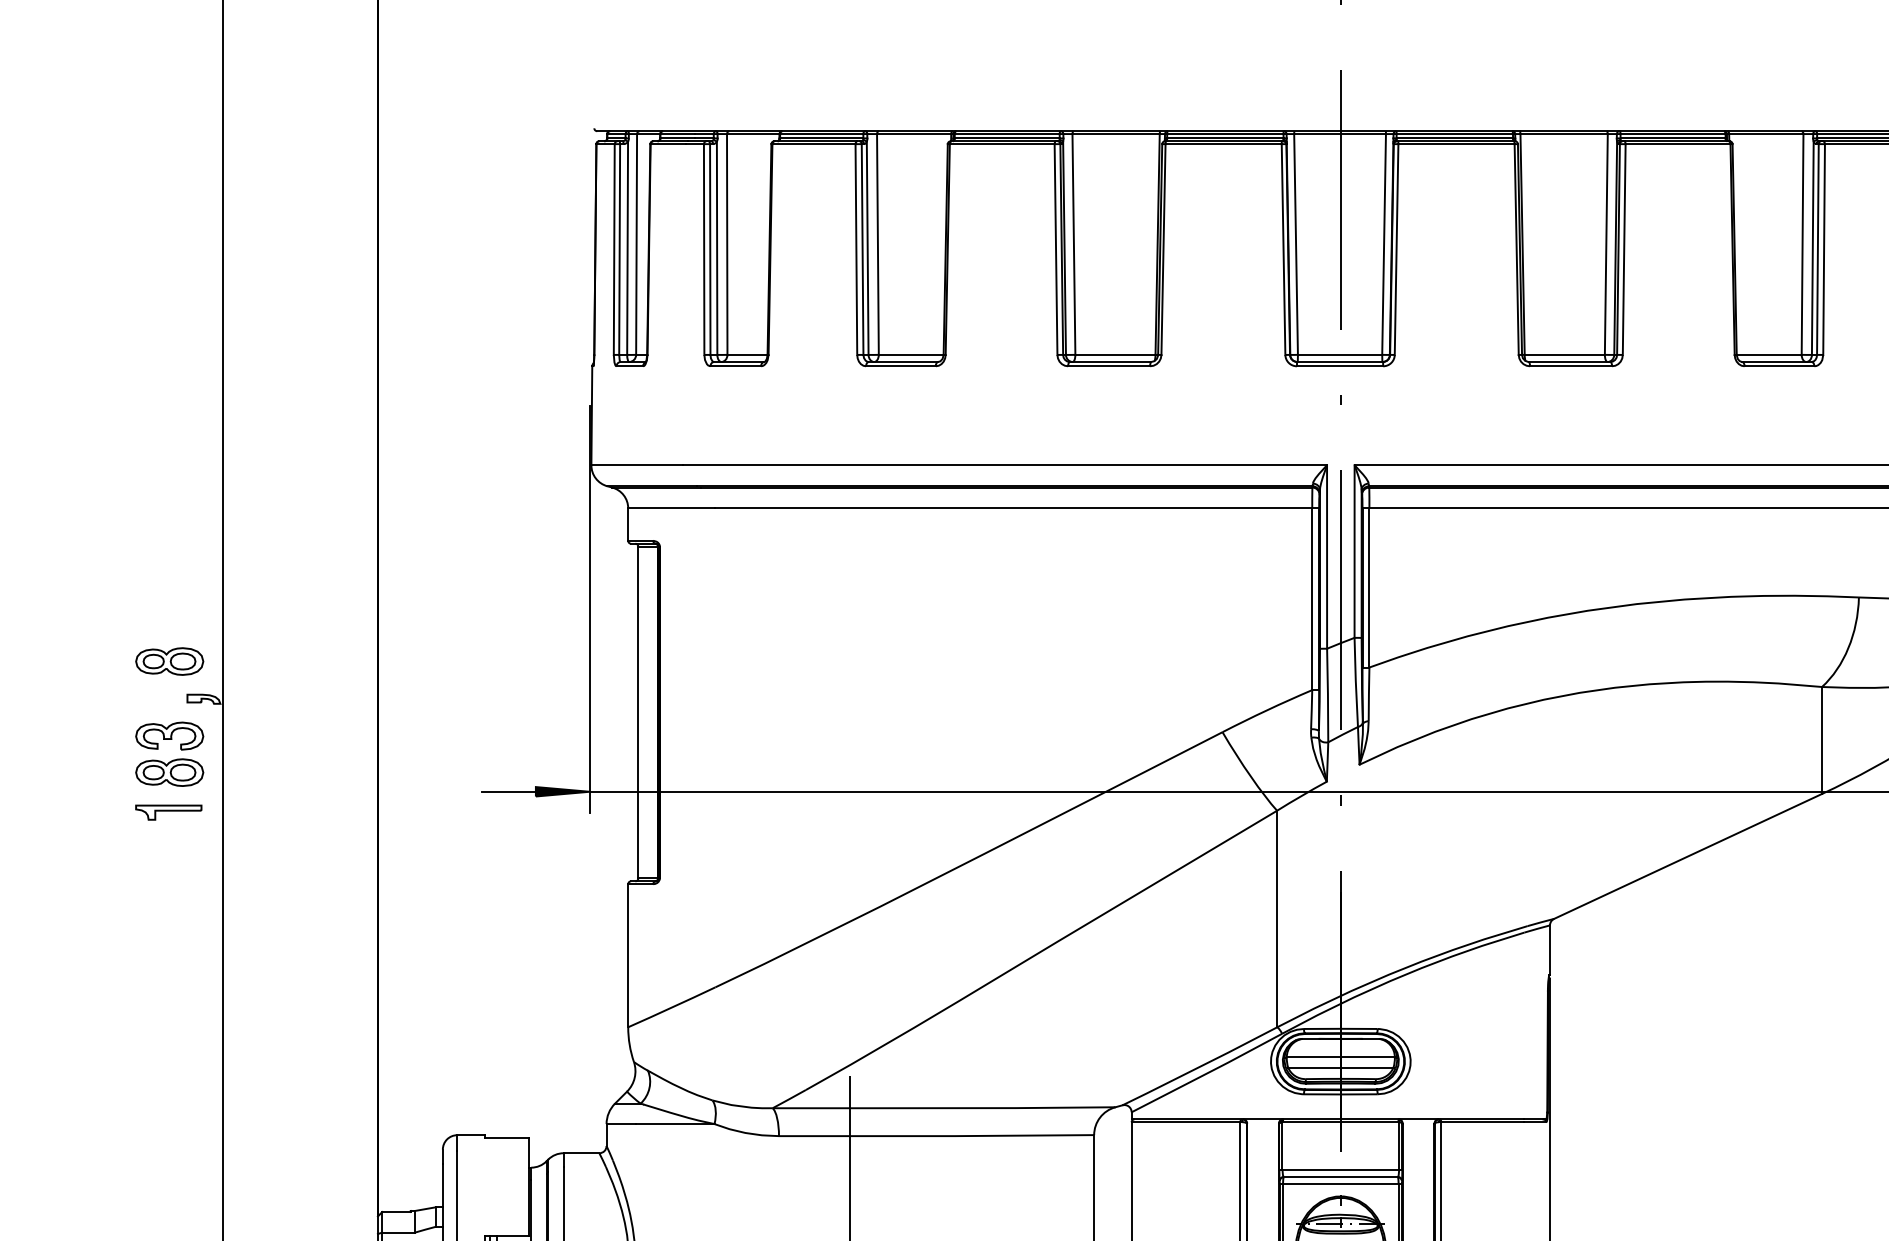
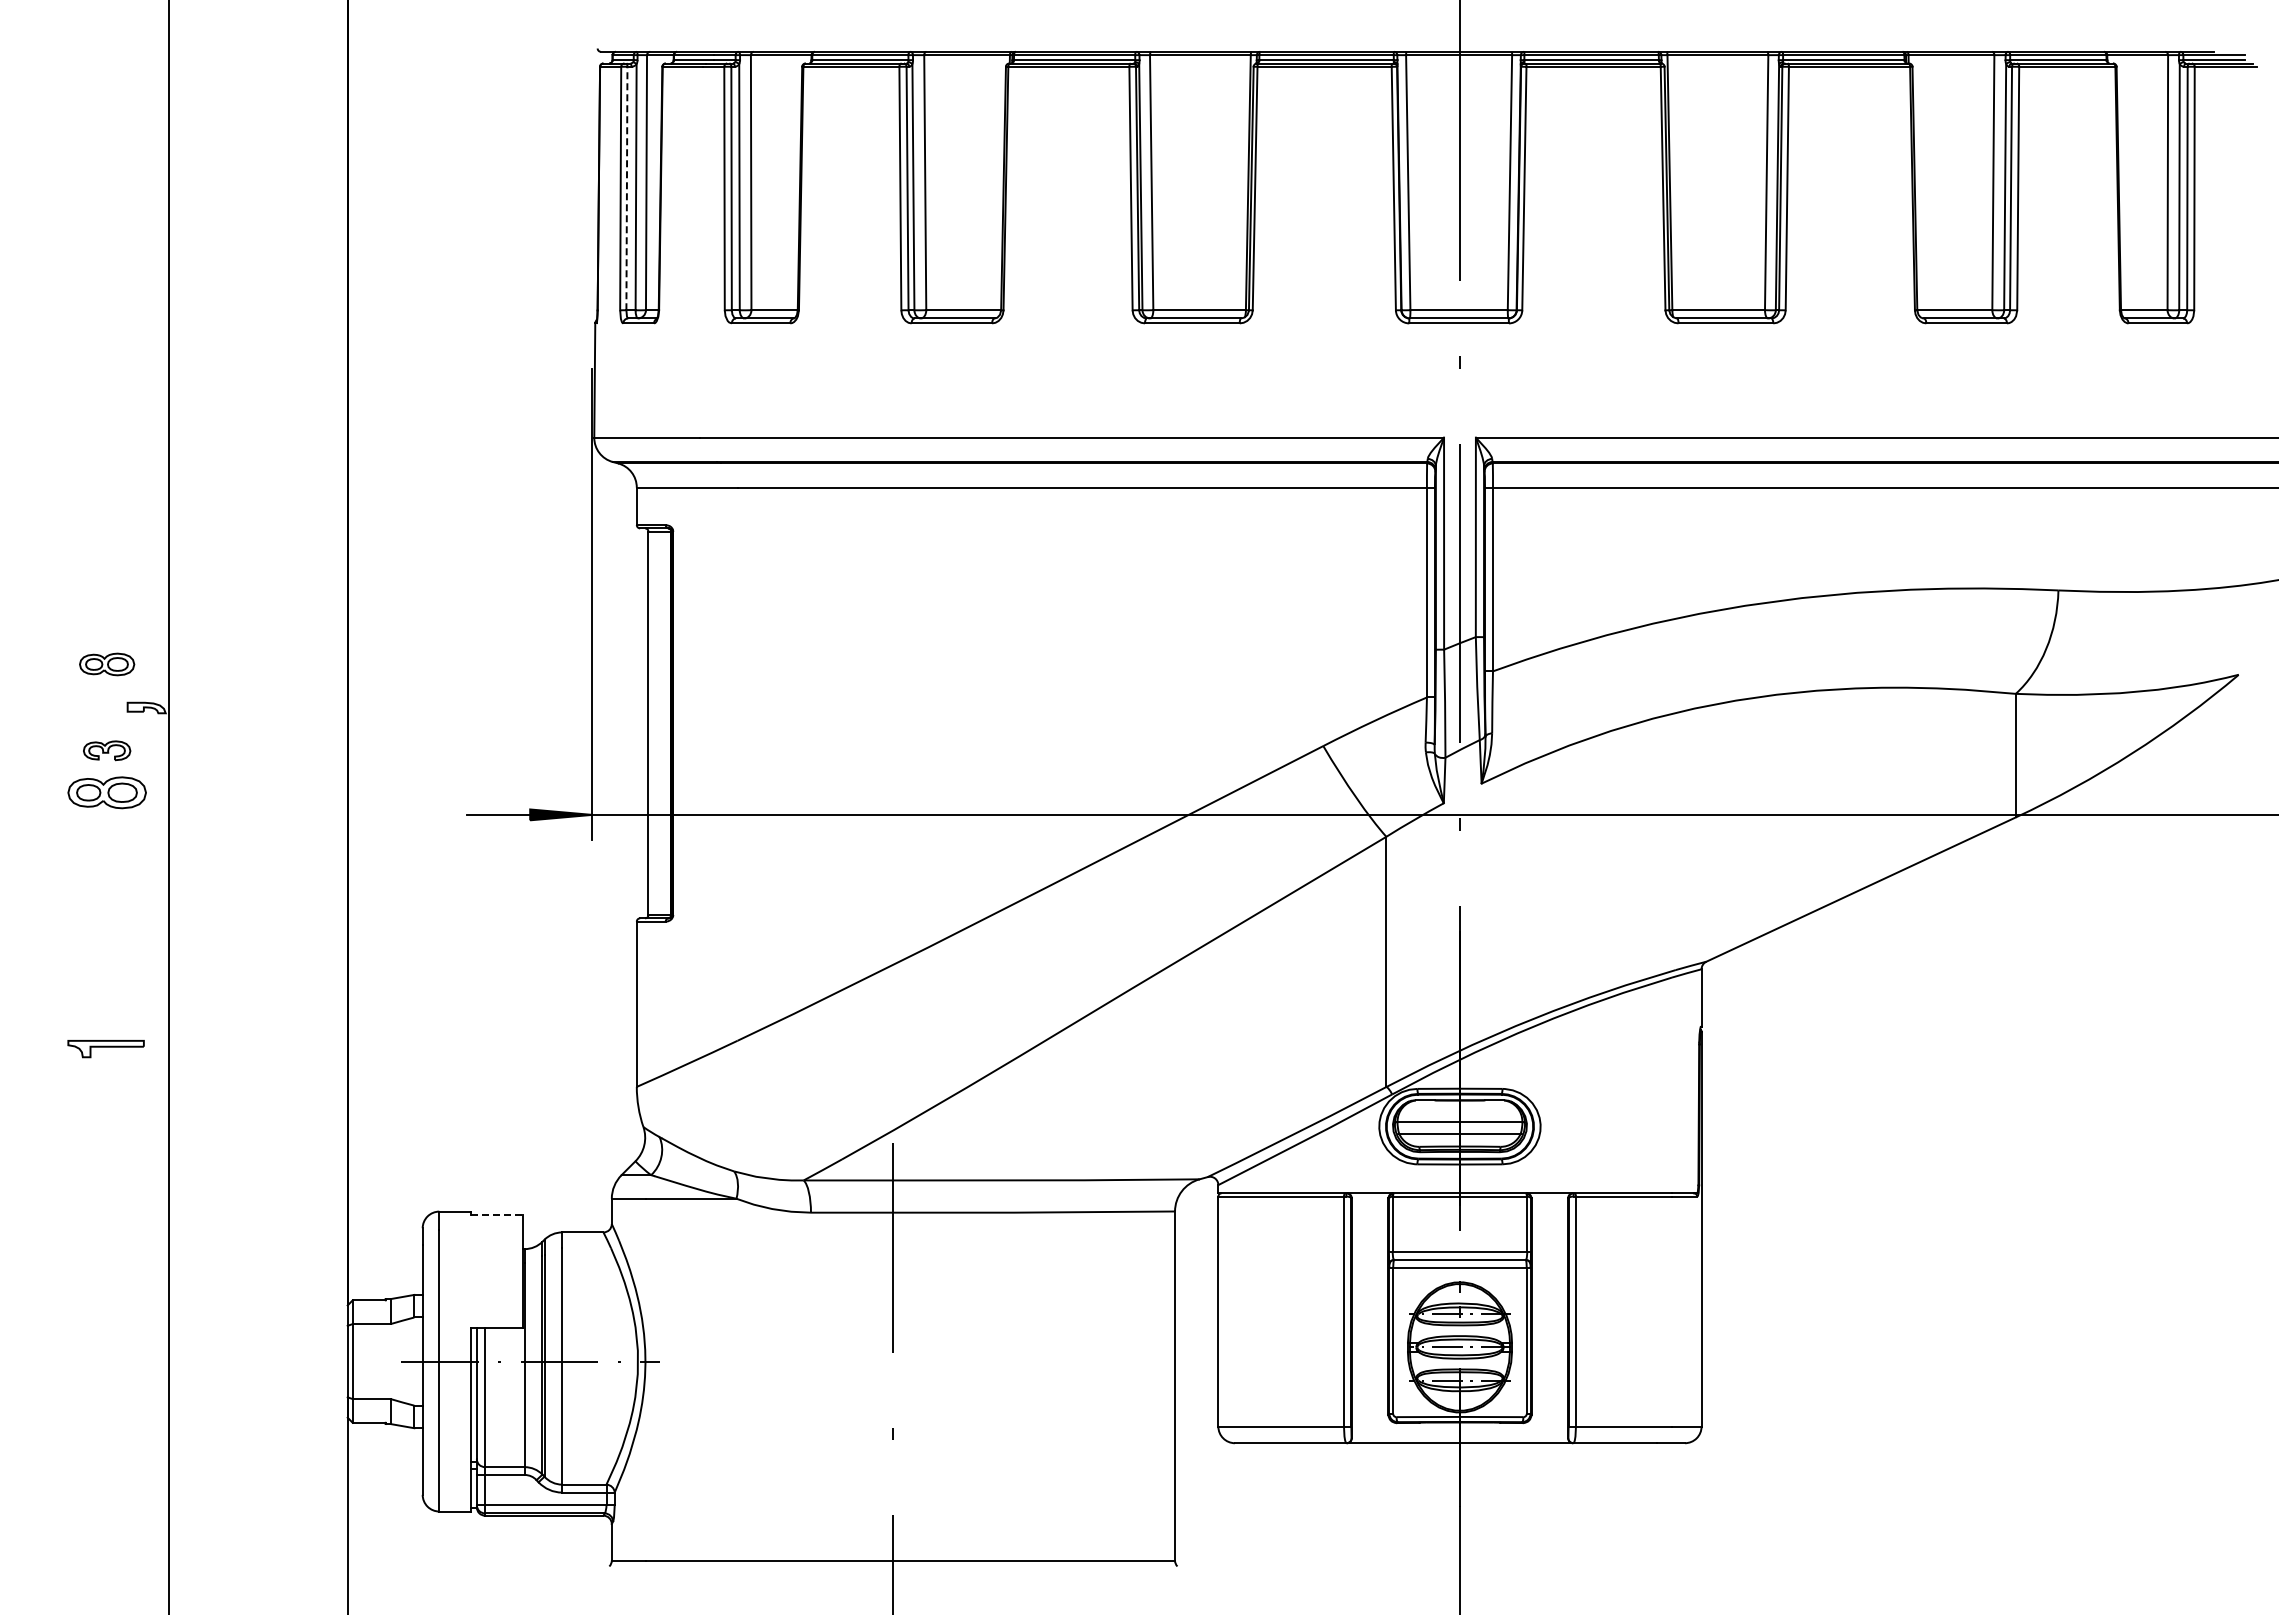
line: (619, 249) -> (626, 188), solid -> dashed
part: (169, 661) -> (106, 664), size x0.7
part: (169, 736) -> (106, 750), size x0.6
part: (168, 813) -> (105, 1049), moved
line: (506, 1138) -> (496, 1215), solid -> dashed

